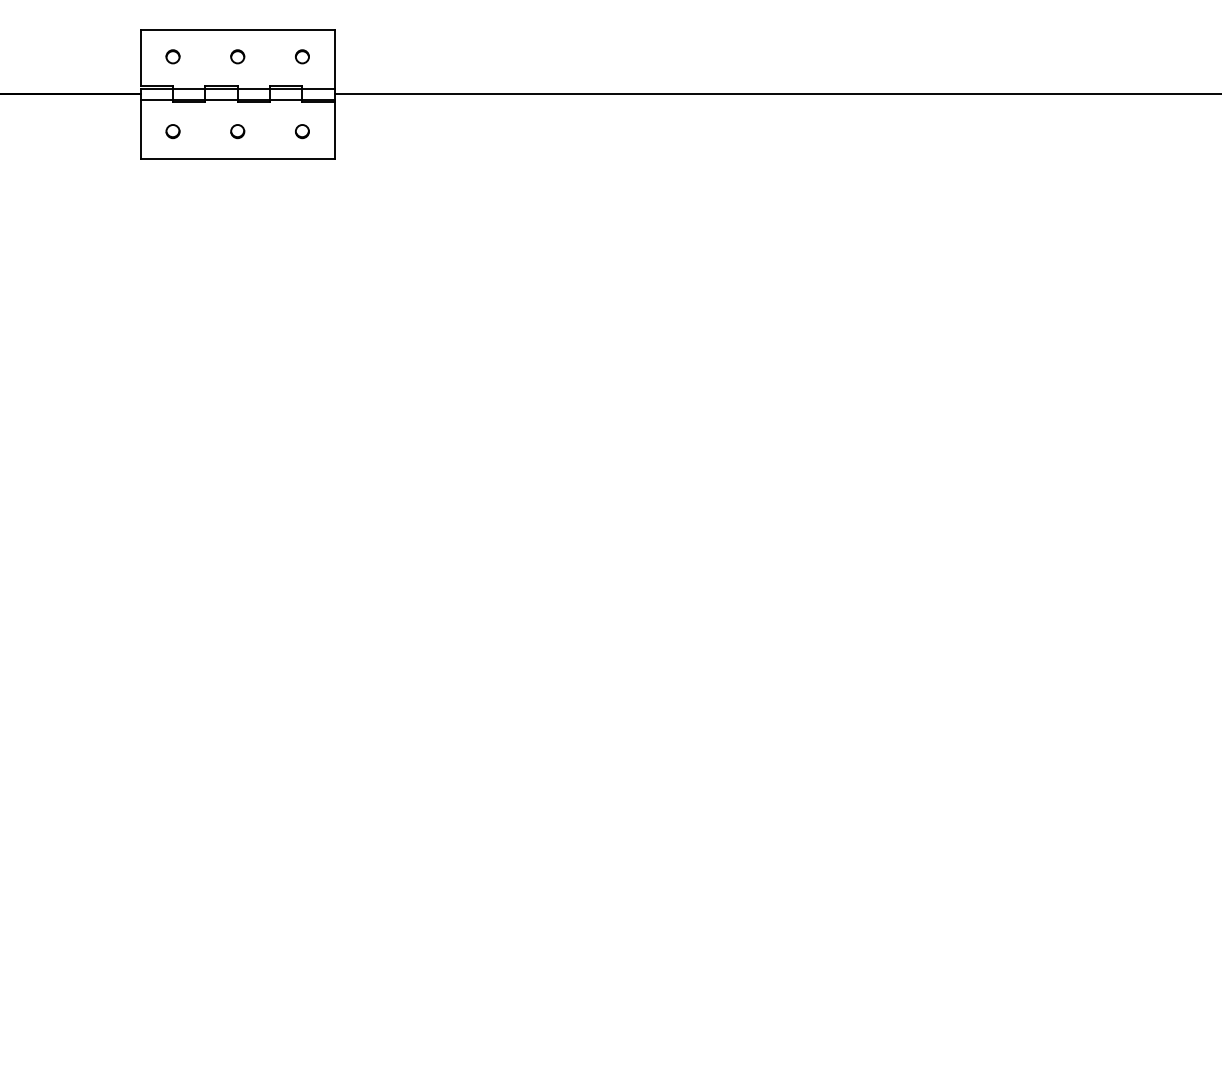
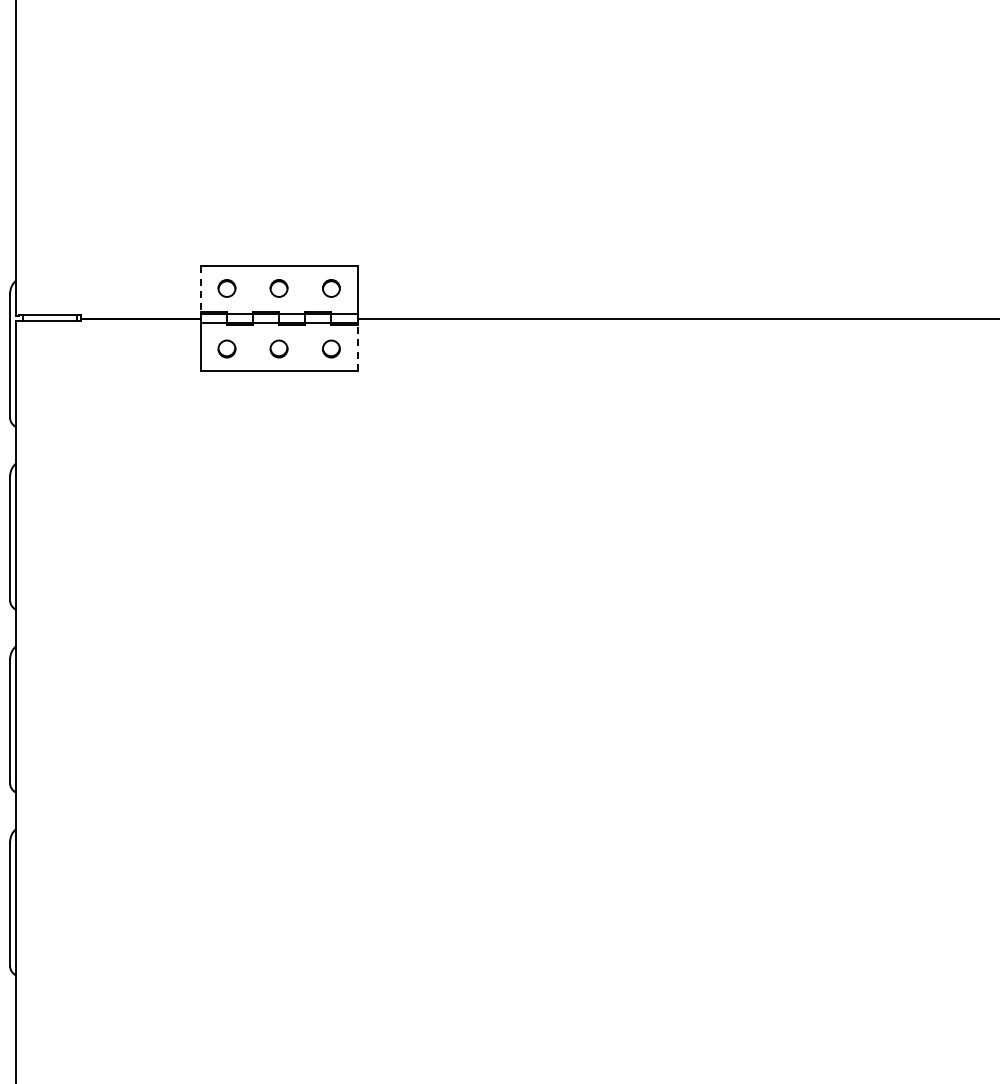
part: (172, 56) -> (226, 288), size x1.6
circle: (238, 56) -> (279, 288), size x1.6
circle: (302, 56) -> (331, 288), size x1.6
line: (140, 58) -> (200, 289), solid -> dashed
part: (172, 131) -> (226, 348), size x1.6
circle: (238, 131) -> (279, 348), size x1.6
circle: (302, 131) -> (331, 348), size x1.6
line: (334, 131) -> (357, 348), solid -> dashed

